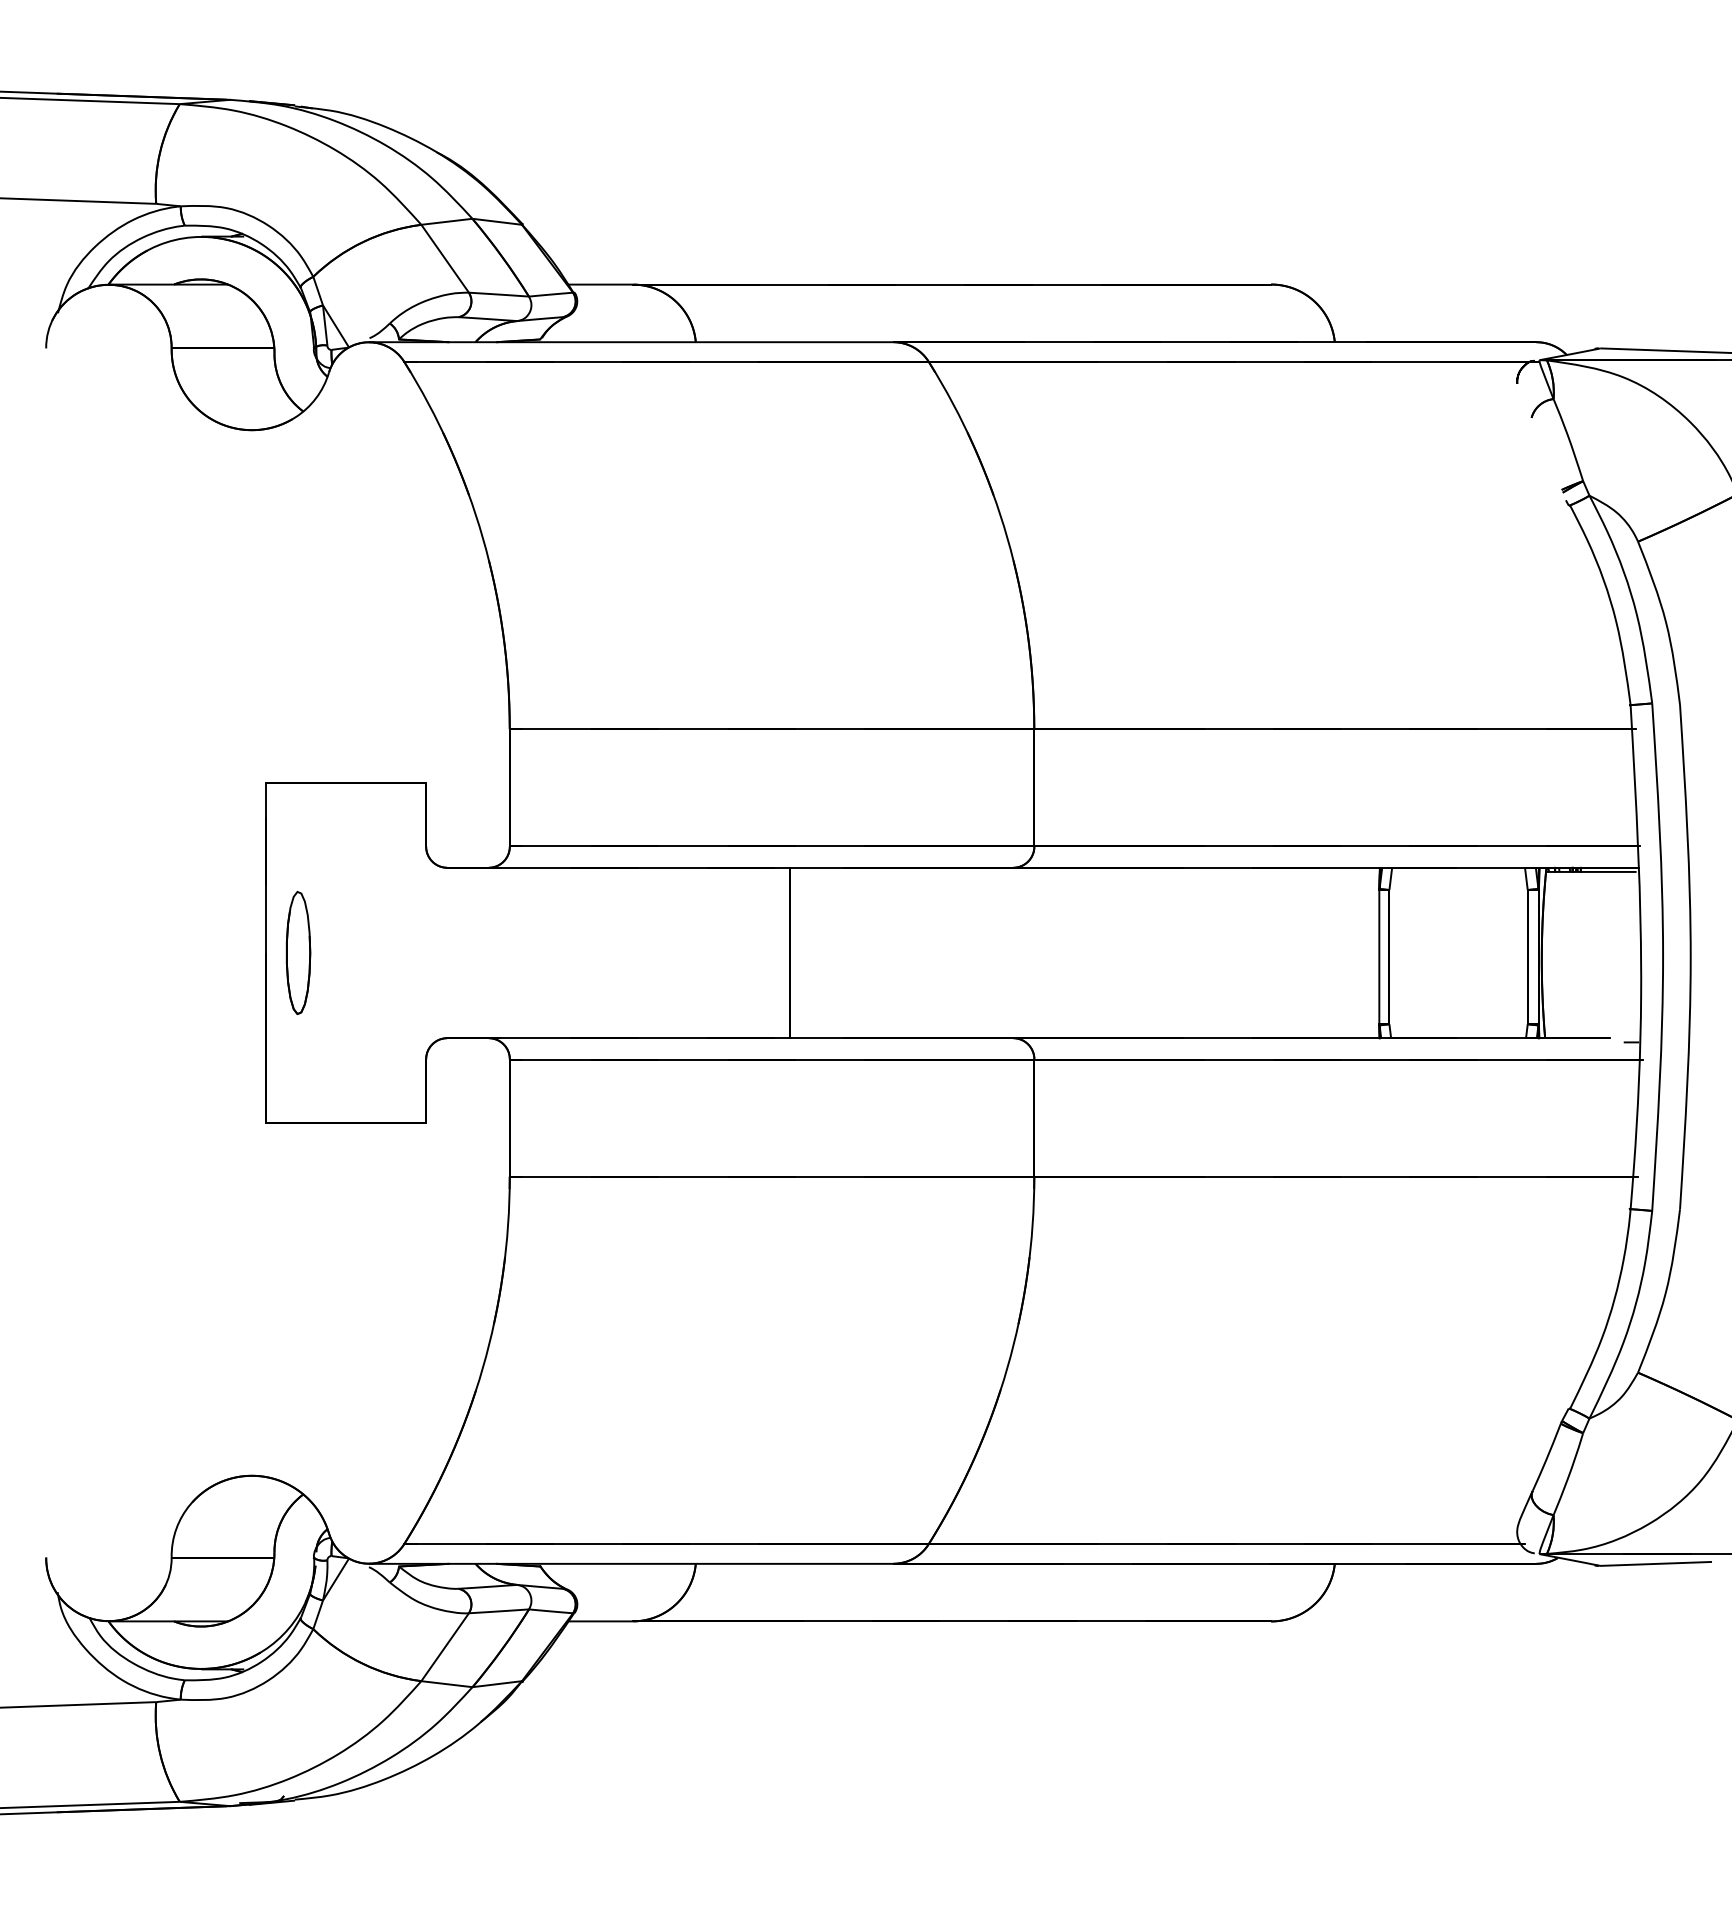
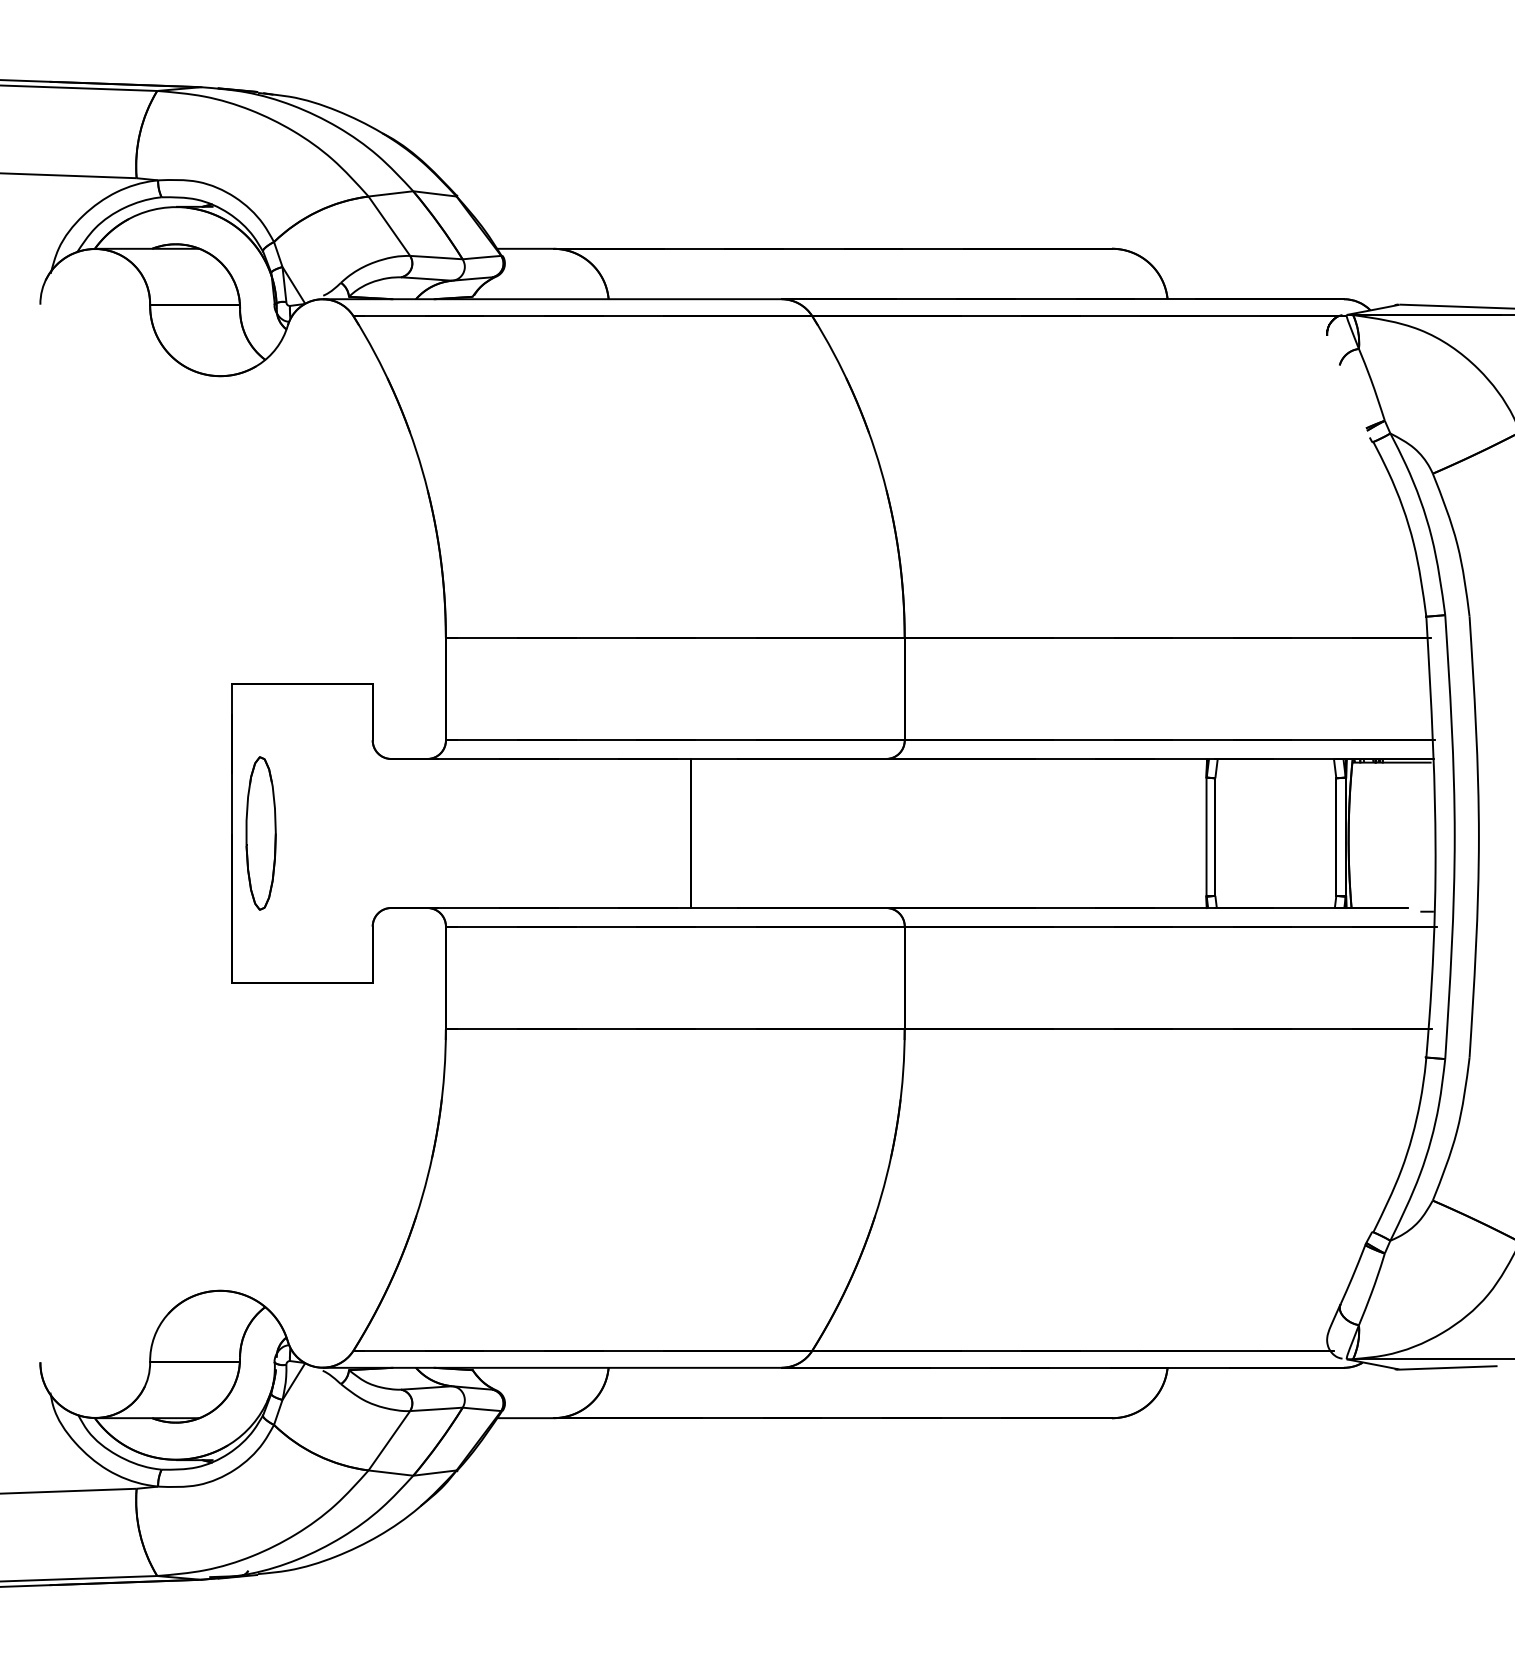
part: (297, 953) -> (260, 833), size x1.43

